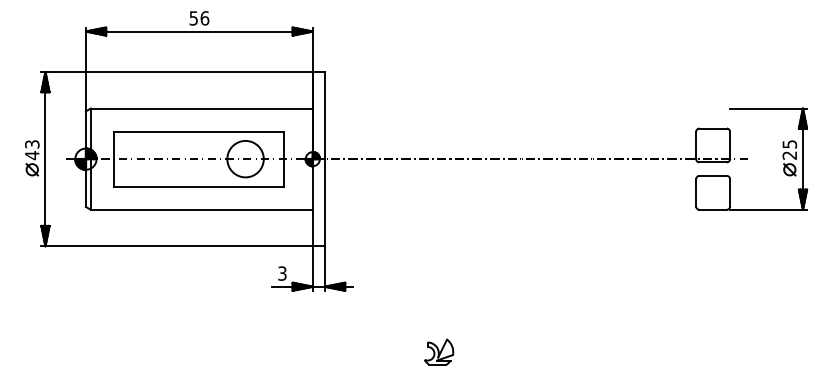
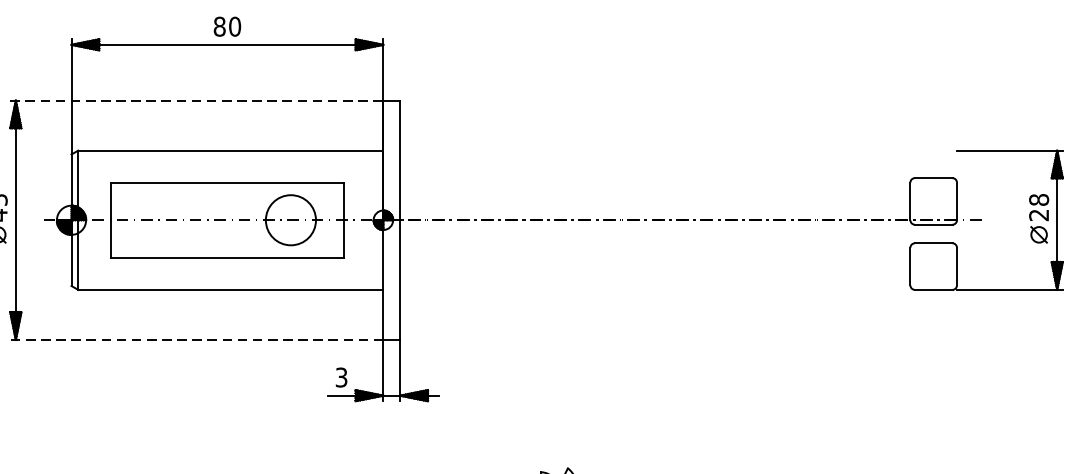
text: (199, 18) -> (227, 26), 56 -> 80
line: (177, 72) -> (197, 101), solid -> dashed
text: (789, 144) -> (1038, 200), 25 -> 28
line: (177, 246) -> (197, 340), solid -> dashed

